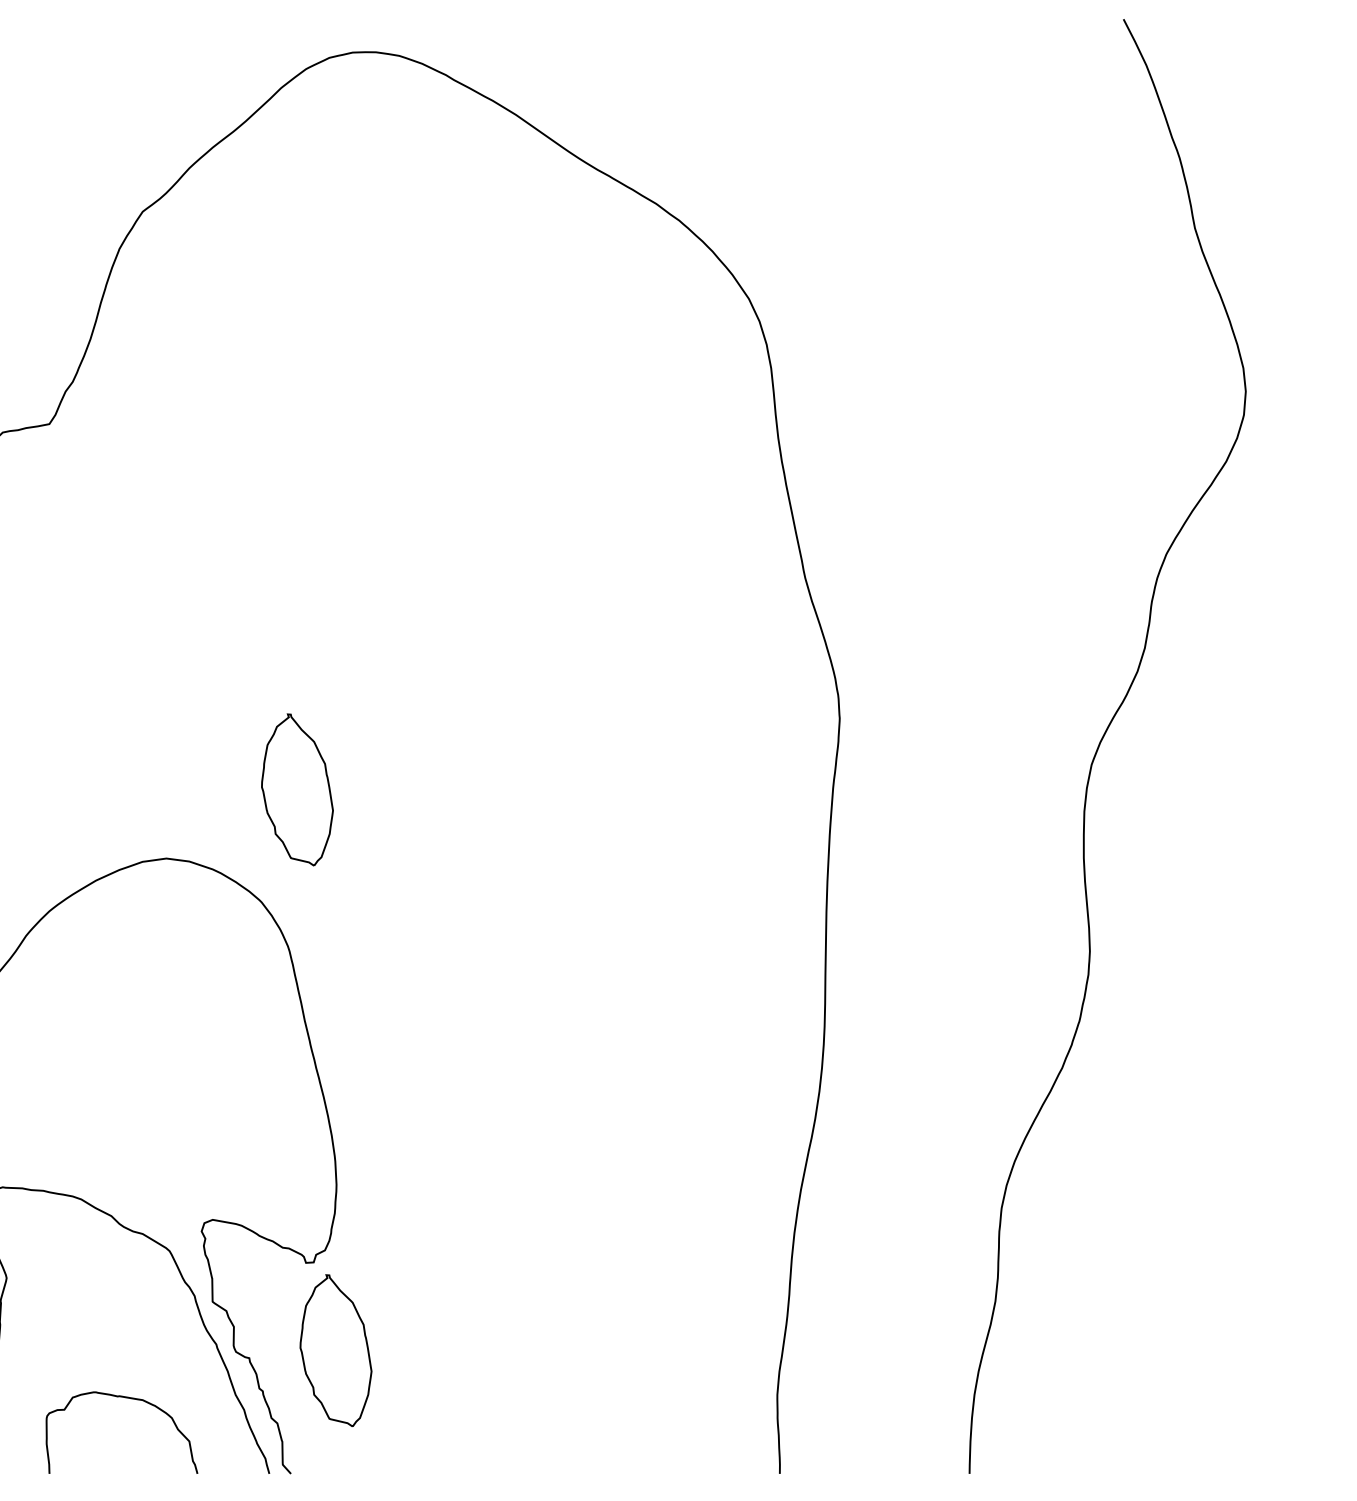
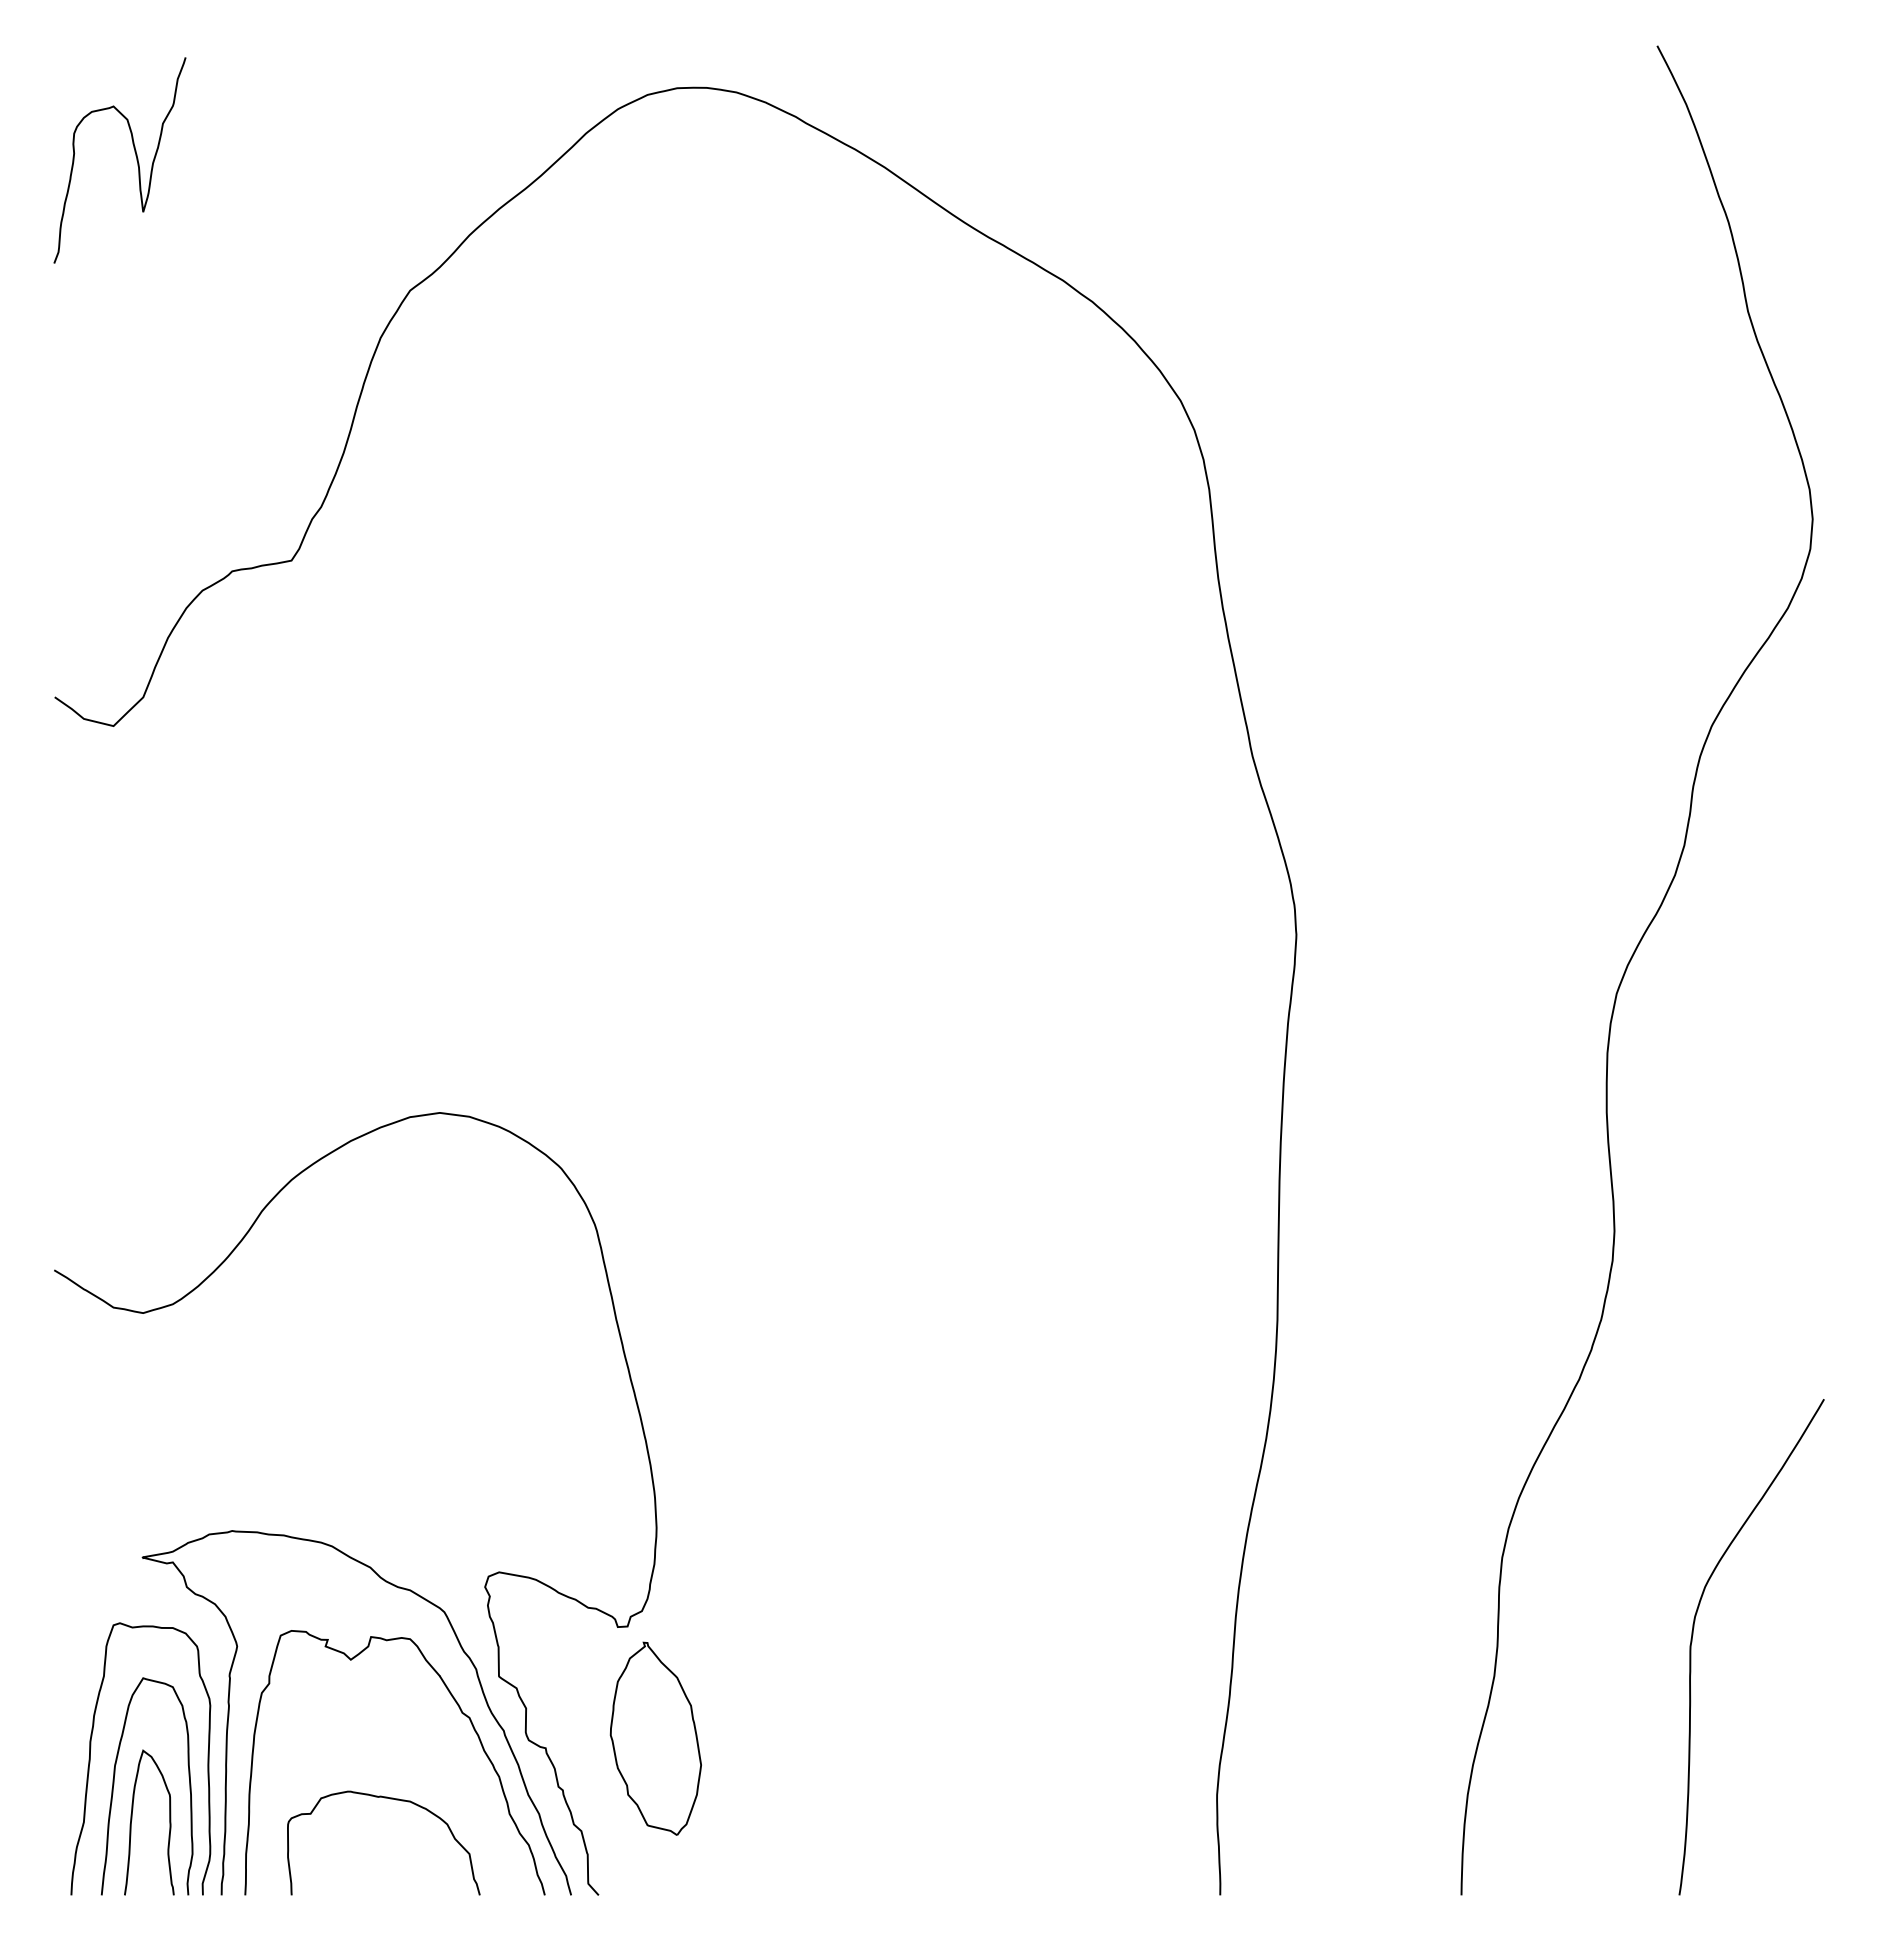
part: (297, 789) -> (606, 1025), removed
curve: (1151, 1275) -> (1692, 1642), added
curve: (183, 1330) -> (461, 1713), added

